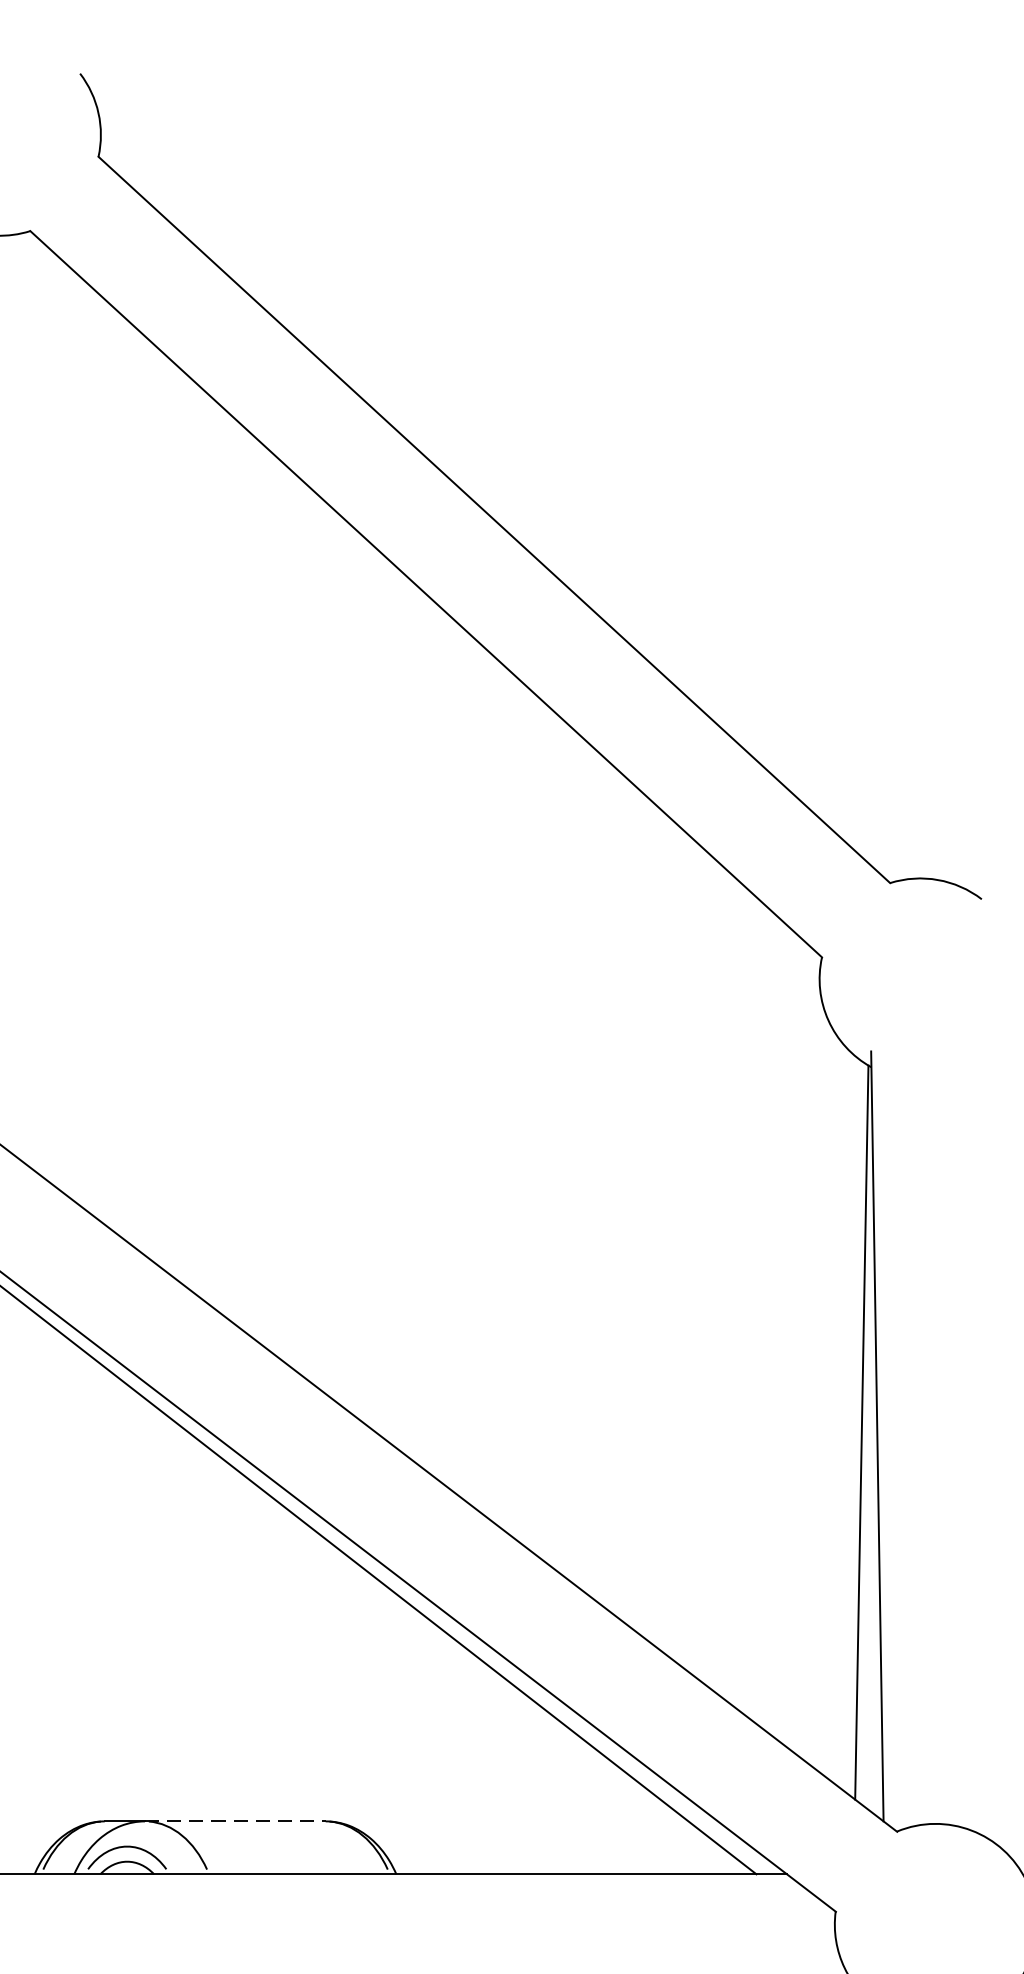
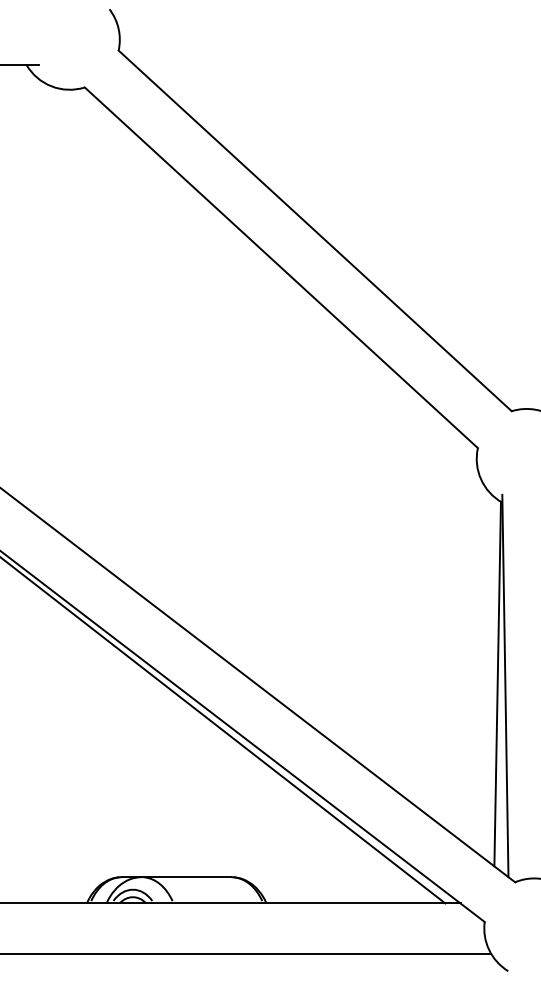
line: (235, 1822) -> (186, 877), dashed -> solid

